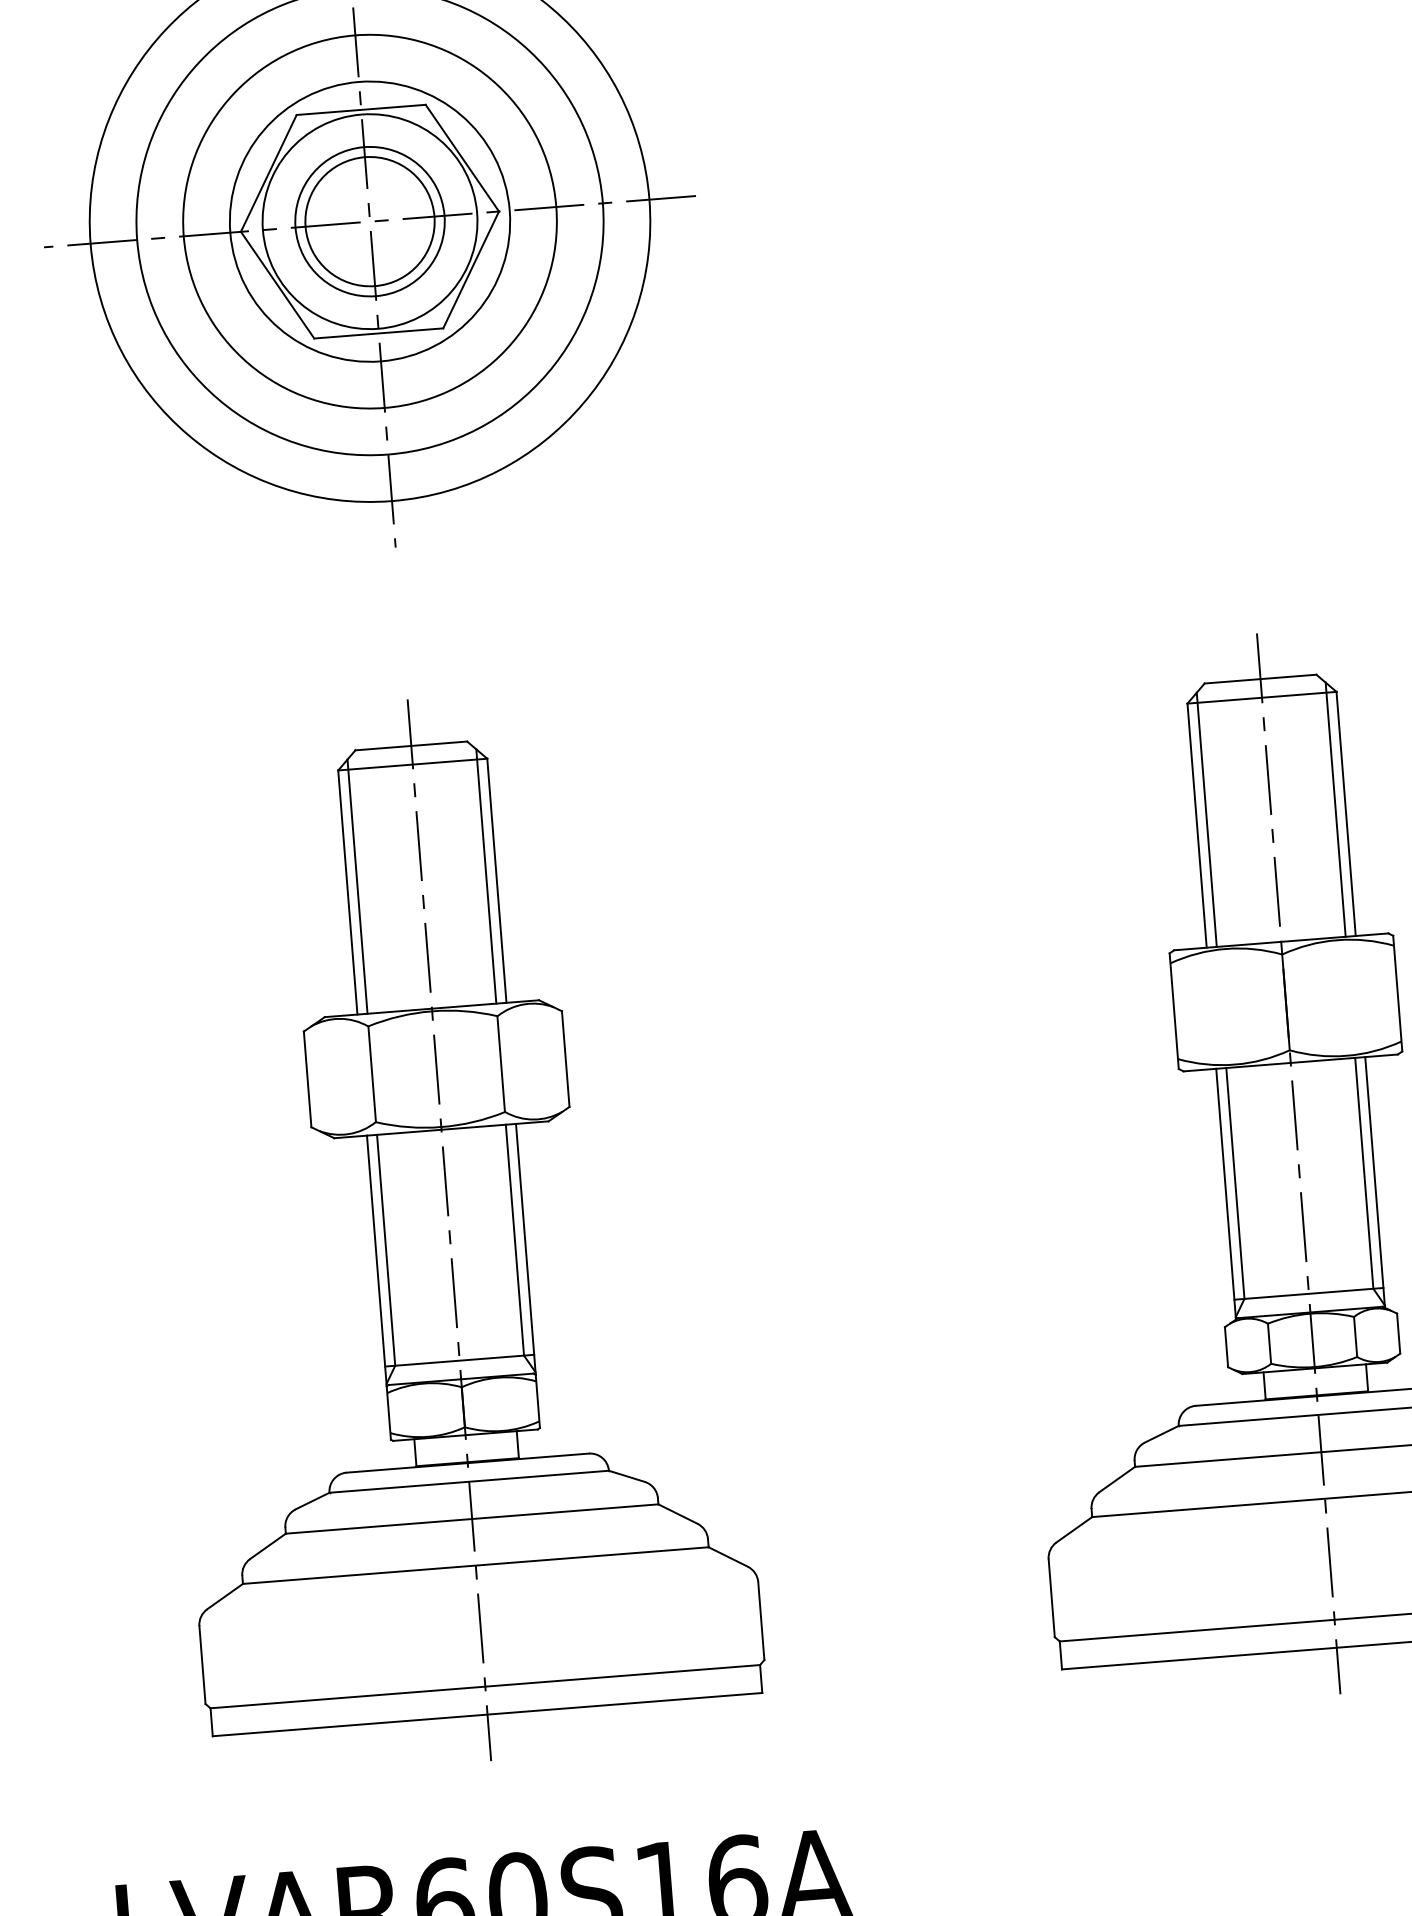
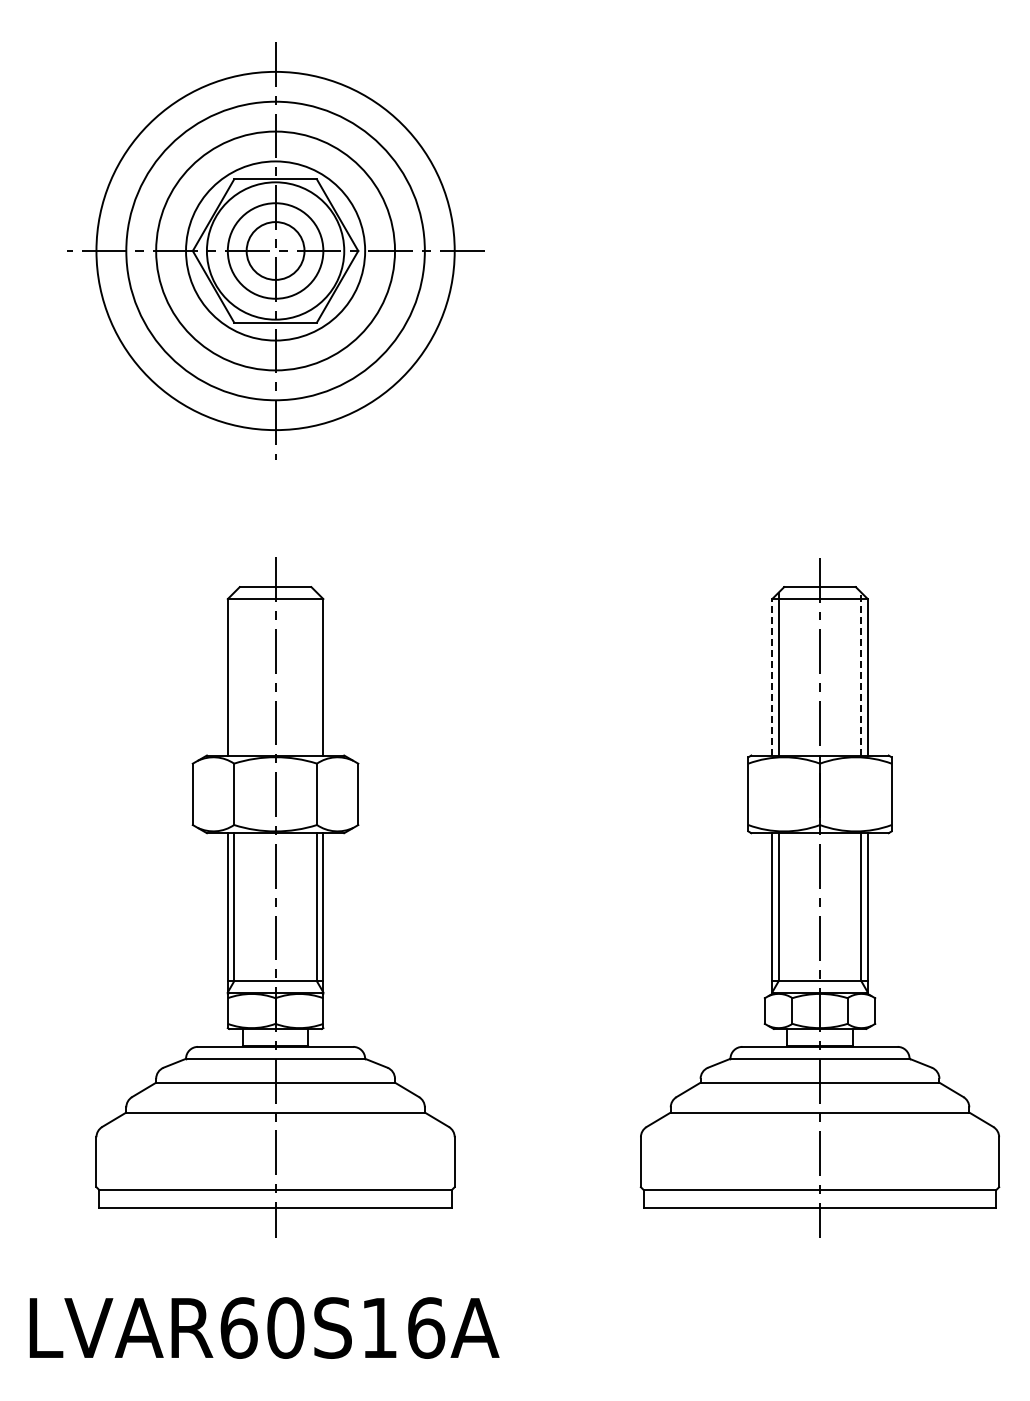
circle: (369, 220) -> (275, 250), size x0.7
line: (1335, 810) -> (861, 674), solid -> dashed
line: (1197, 824) -> (772, 676), solid -> dashed
line: (485, 875) -> (316, 673), removed
line: (357, 885) -> (234, 673), removed

